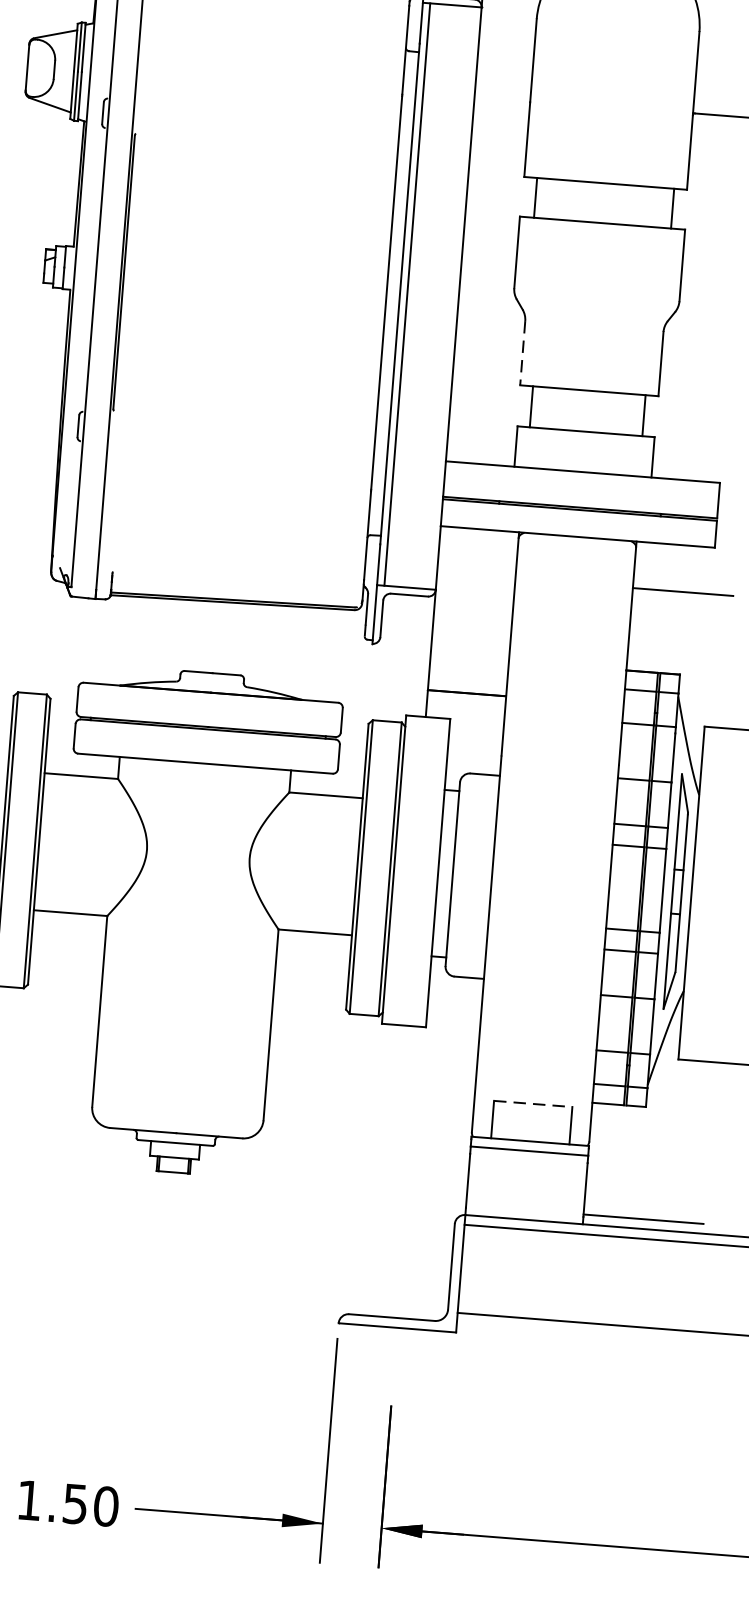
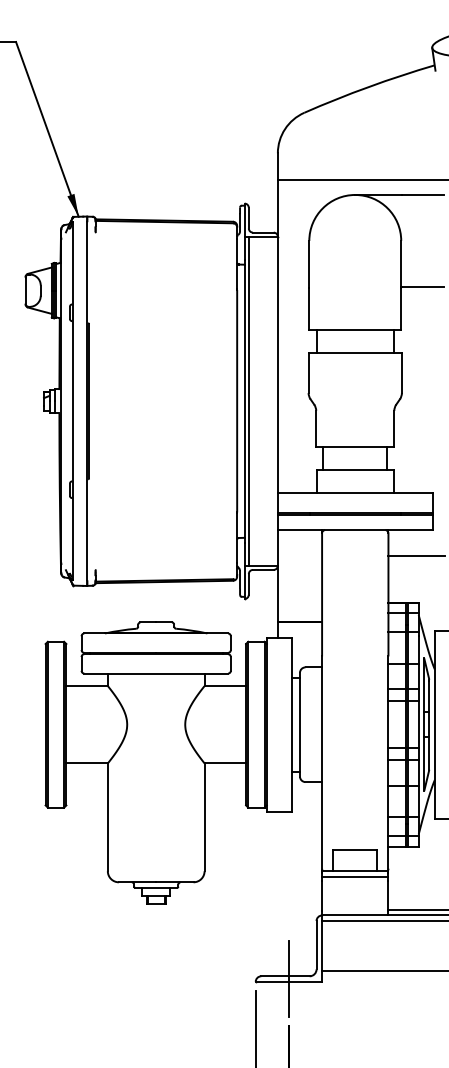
line: (523, 353) -> (316, 429), dashed -> solid
line: (533, 1104) -> (355, 850), dashed -> solid
line: (396, 1323) -> (288, 979), added

